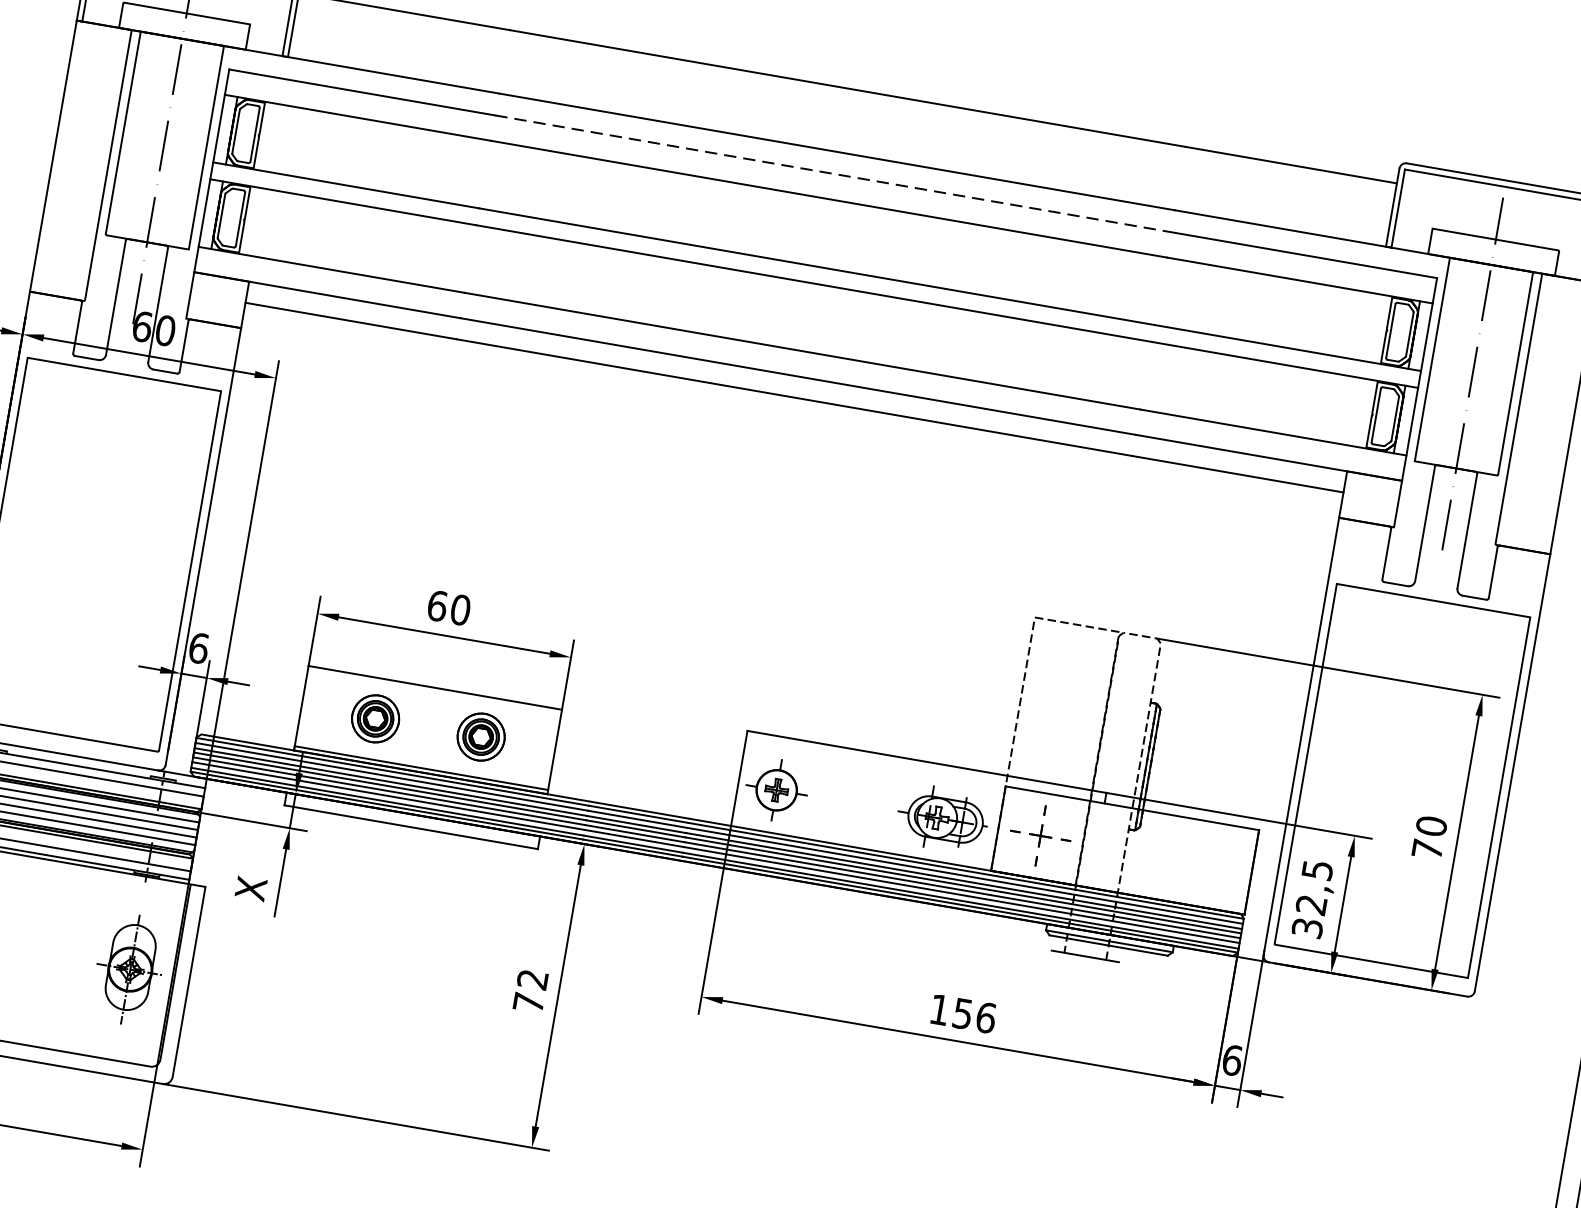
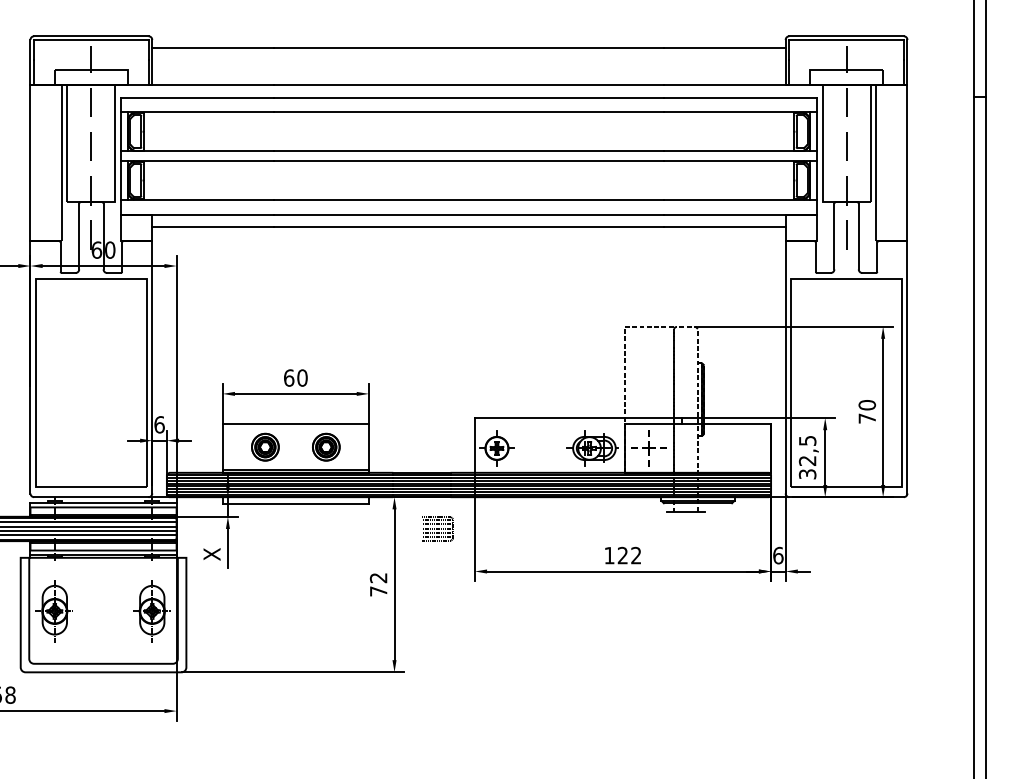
line: (832, 173) -> (468, 97), dashed -> solid
part: (649, 911) -> (437, 528), added
text: (974, 1015) -> (629, 555), 156 -> 122

